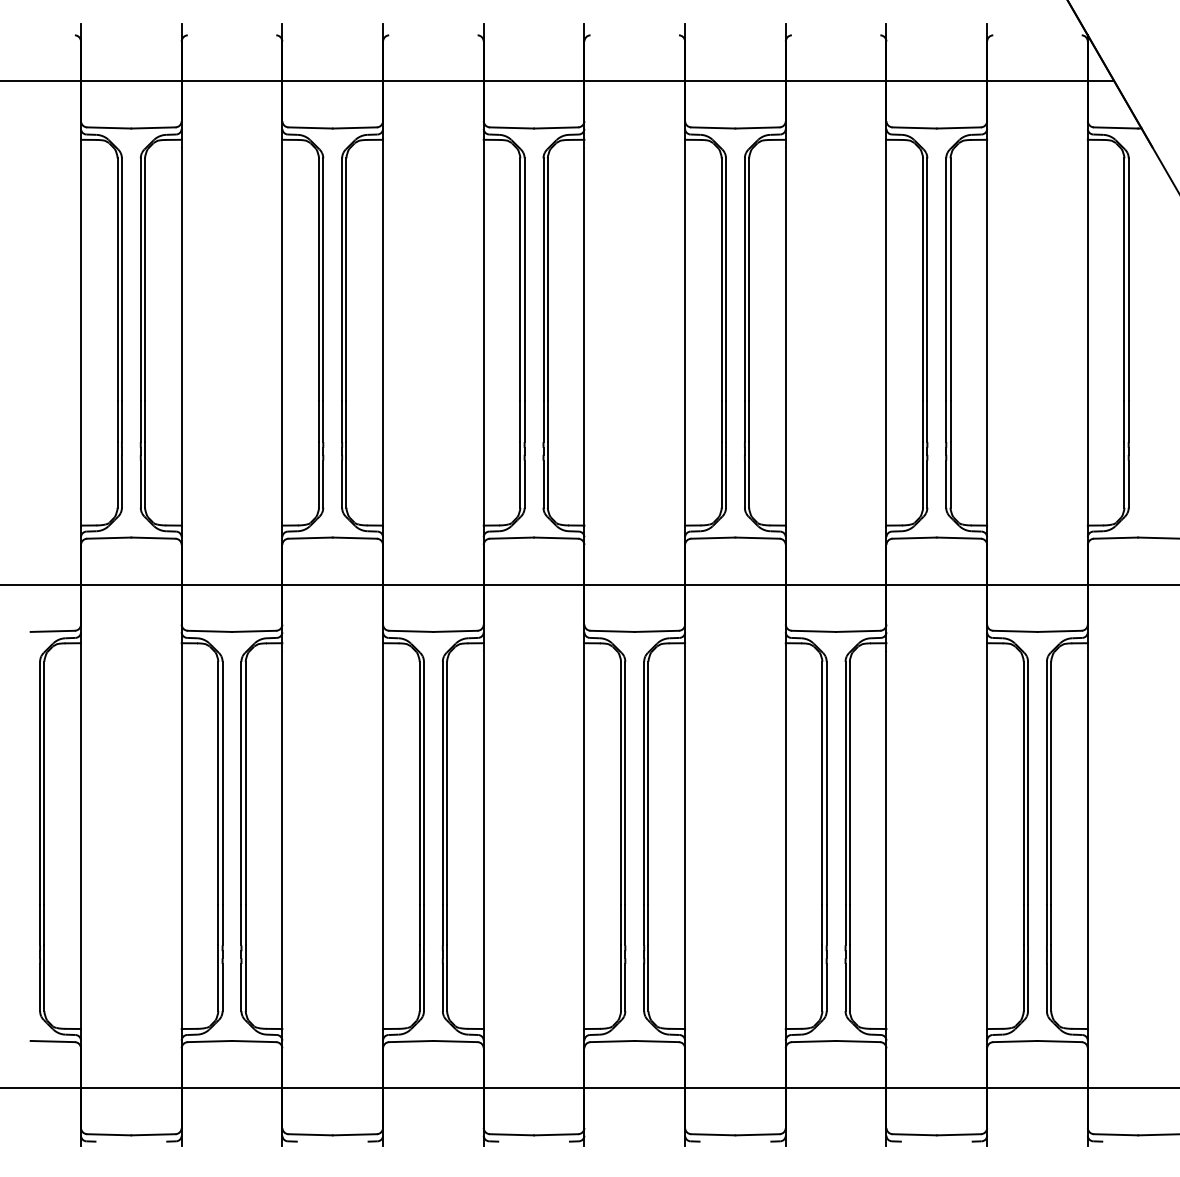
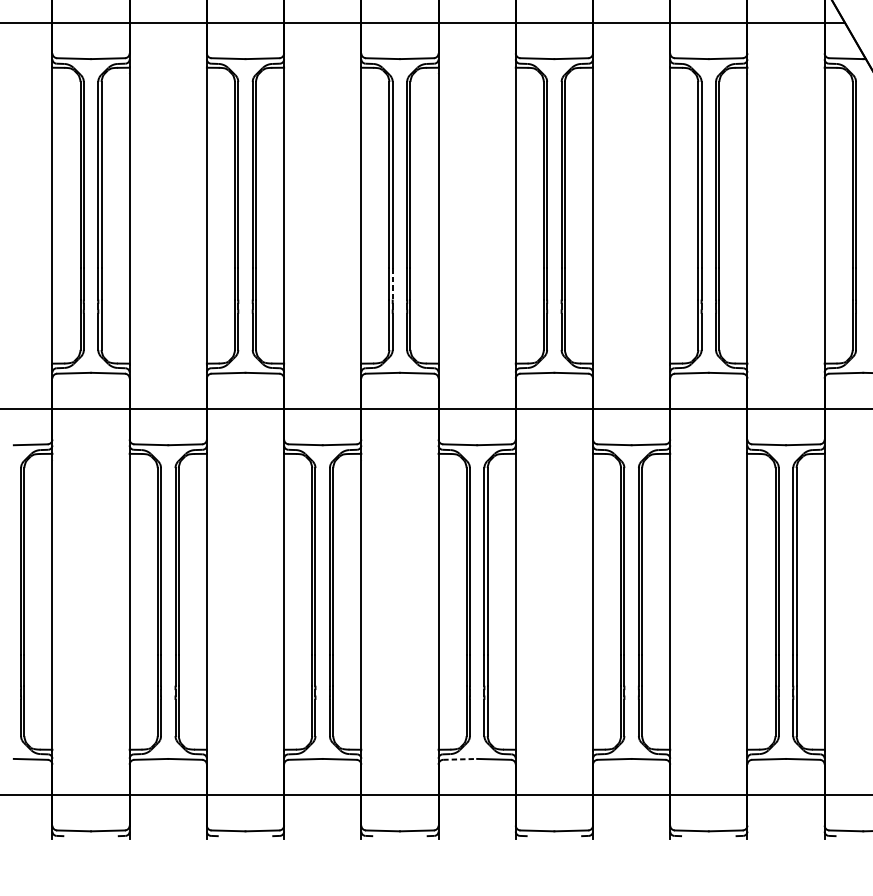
line: (524, 422) -> (392, 284), solid -> dashed
line: (613, 1041) -> (460, 759), solid -> dashed

